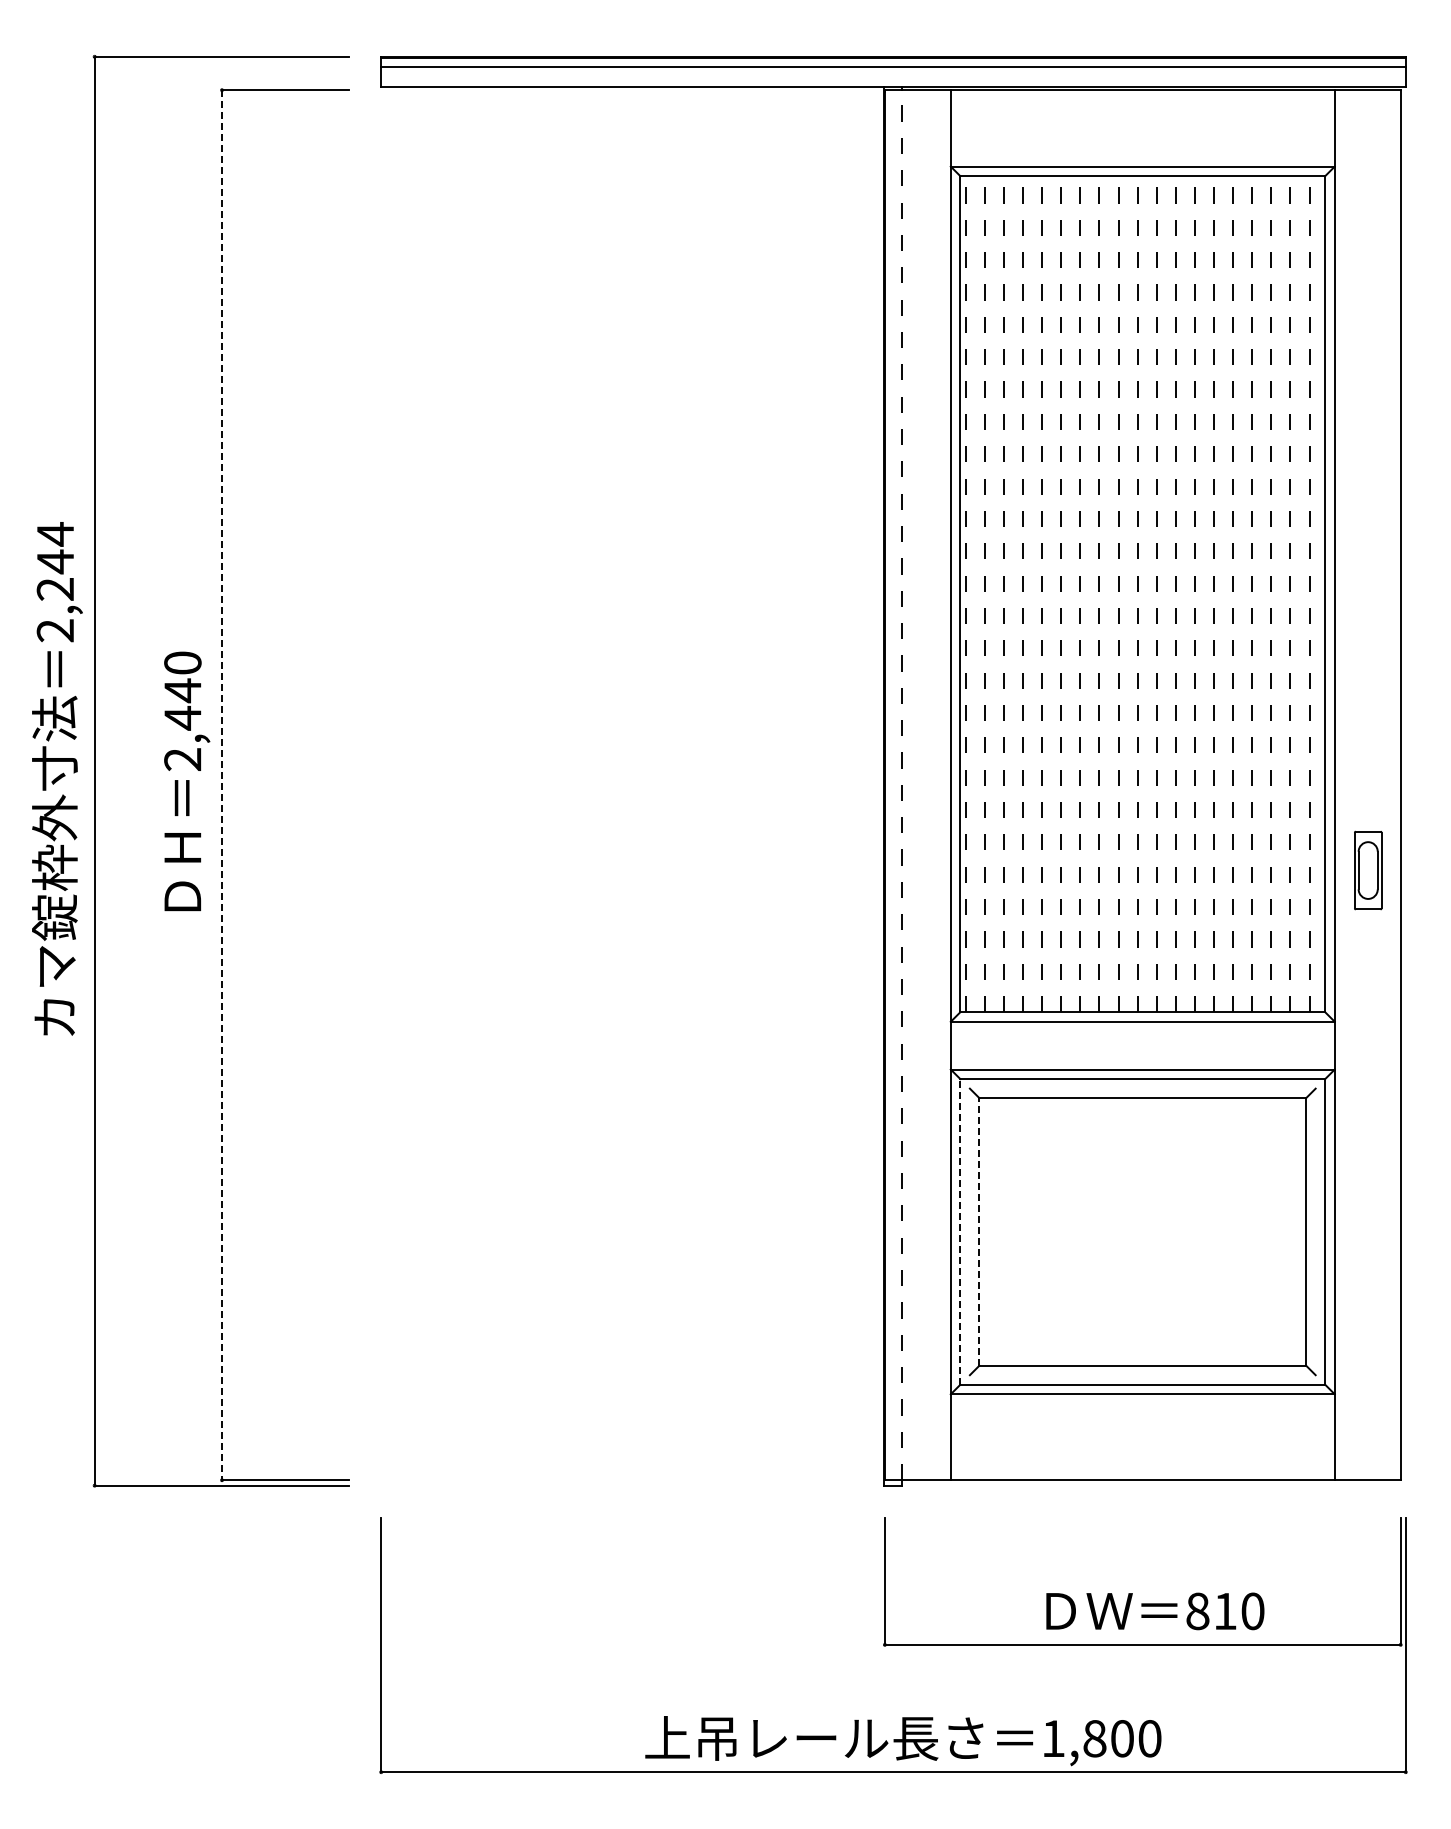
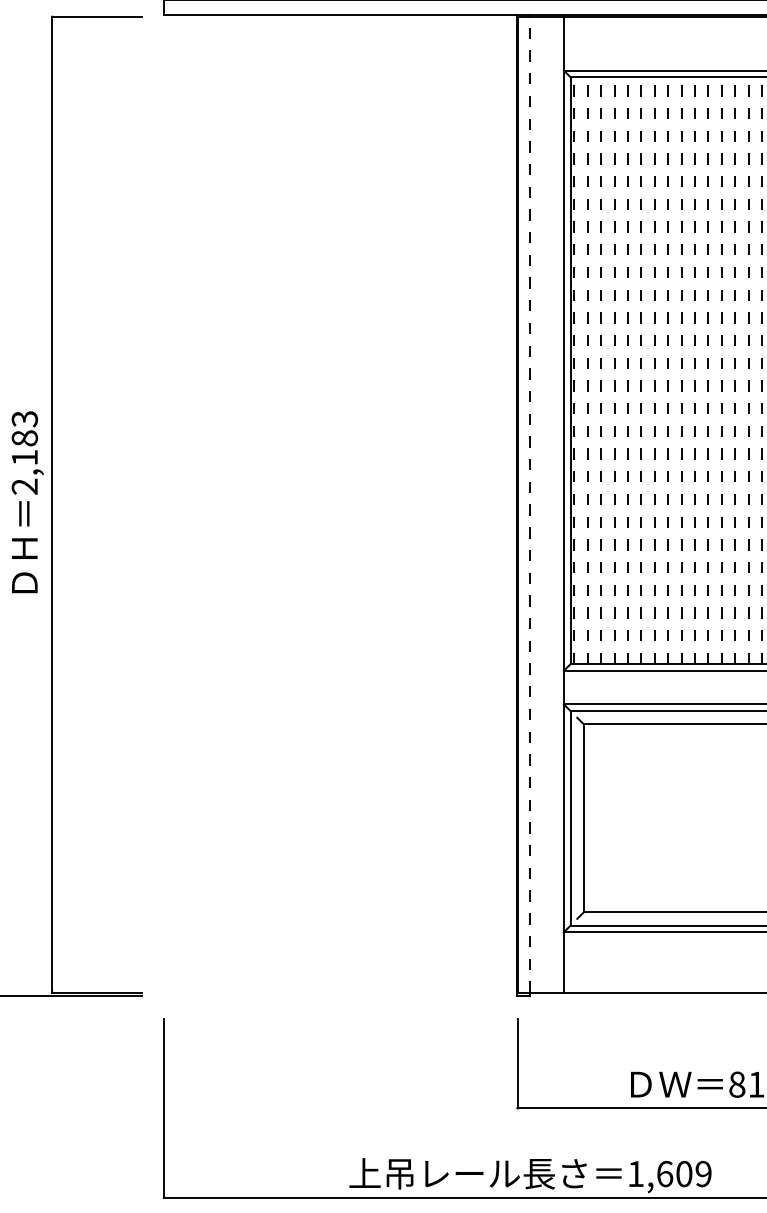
text: (182, 690) -> (24, 438), 2,440 -> 2,183
line: (222, 785) -> (52, 504), dashed -> solid
line: (960, 1231) -> (570, 818), dashed -> solid
line: (979, 1231) -> (584, 818), dashed -> solid
text: (1122, 1738) -> (684, 1173), 1,800 -> 1,609

